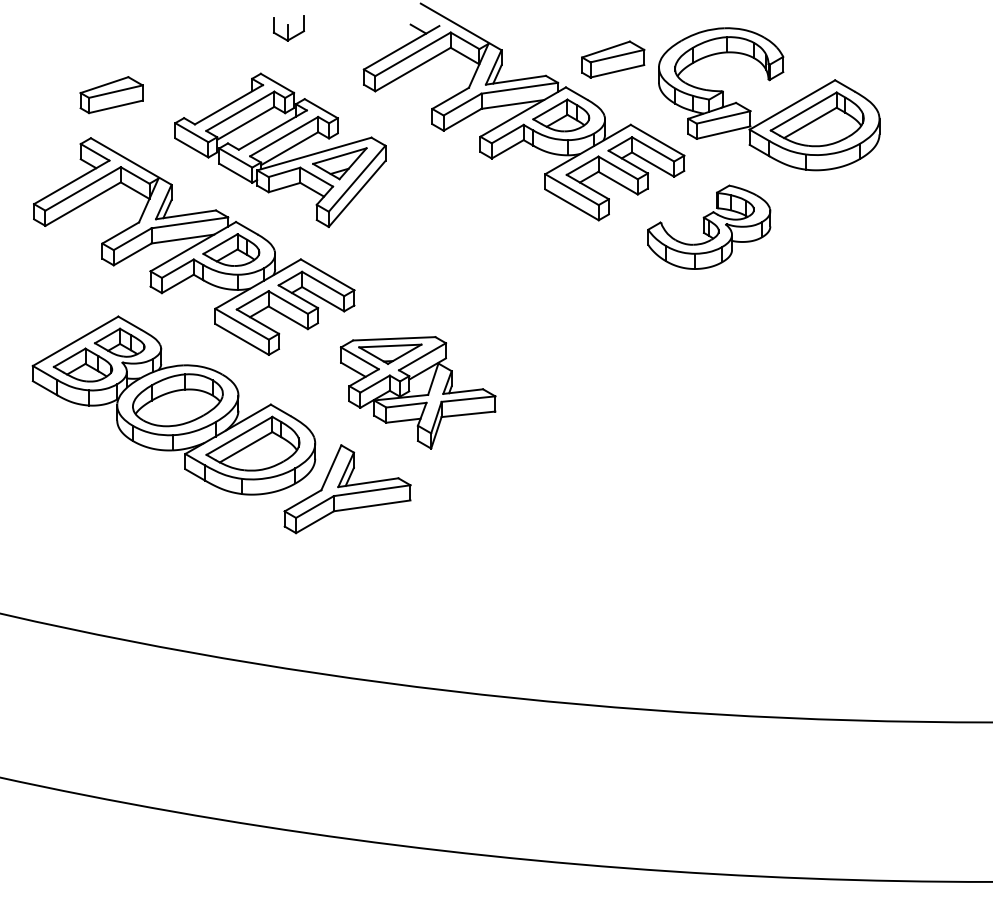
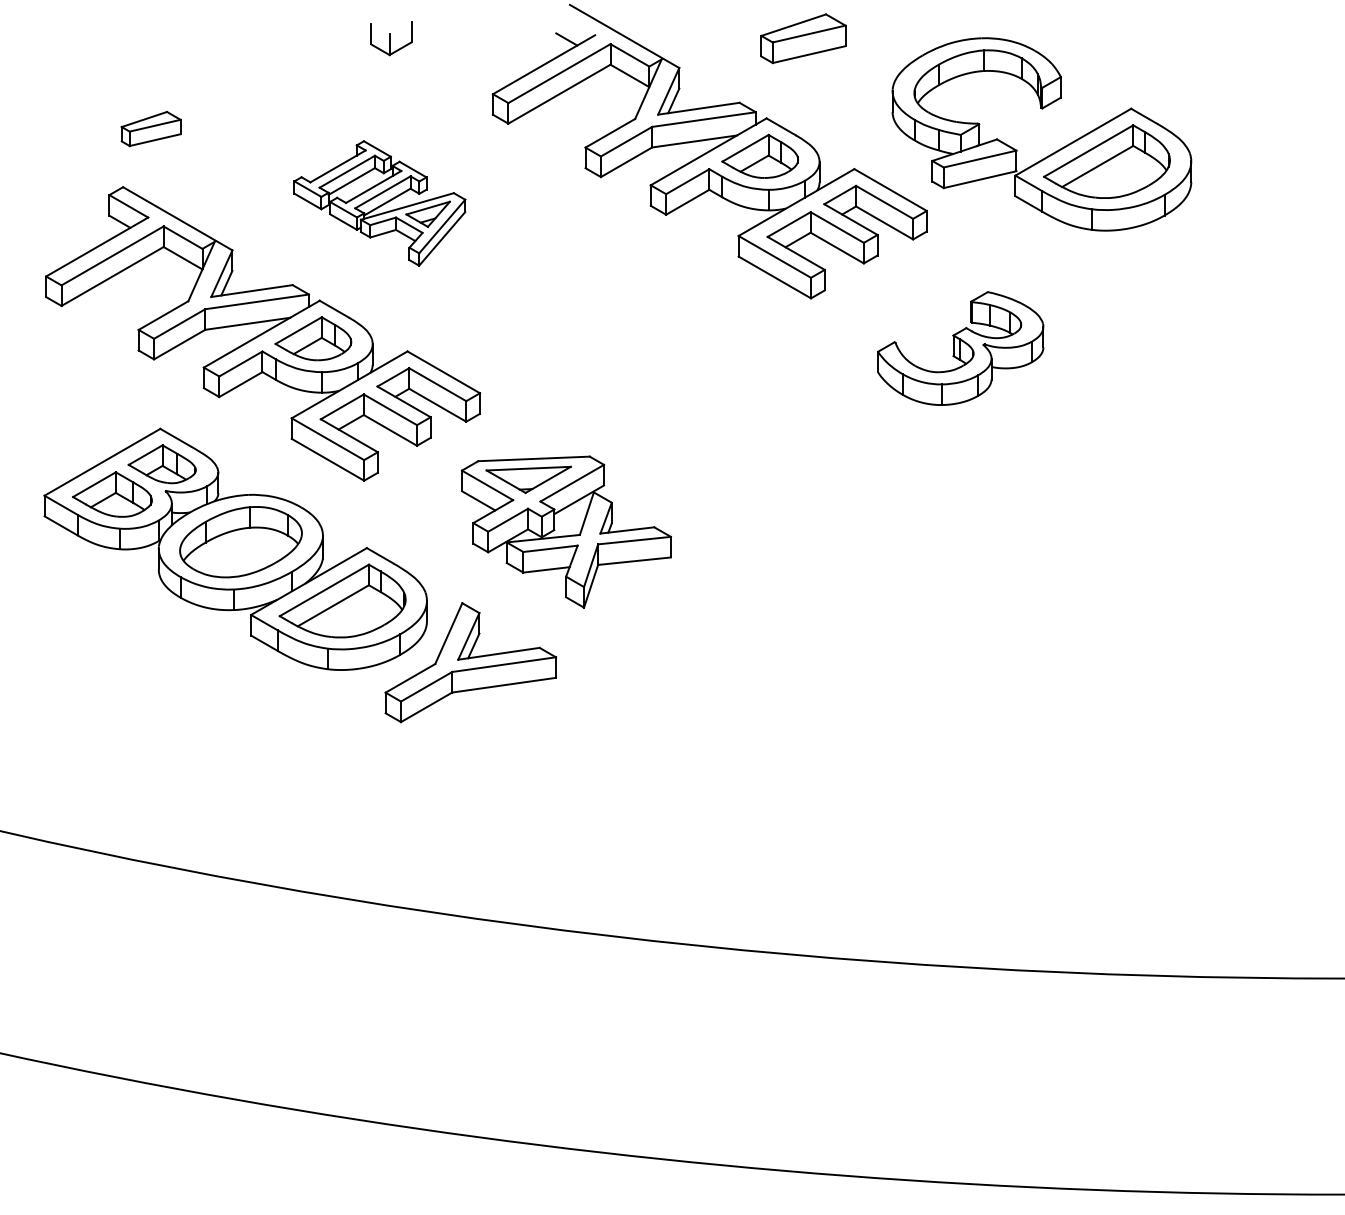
part: (613, 59) -> (803, 38), moved
part: (111, 95) -> (151, 129), size x0.7
part: (280, 149) -> (379, 202), size x0.6
part: (709, 226) -> (961, 347), moved

